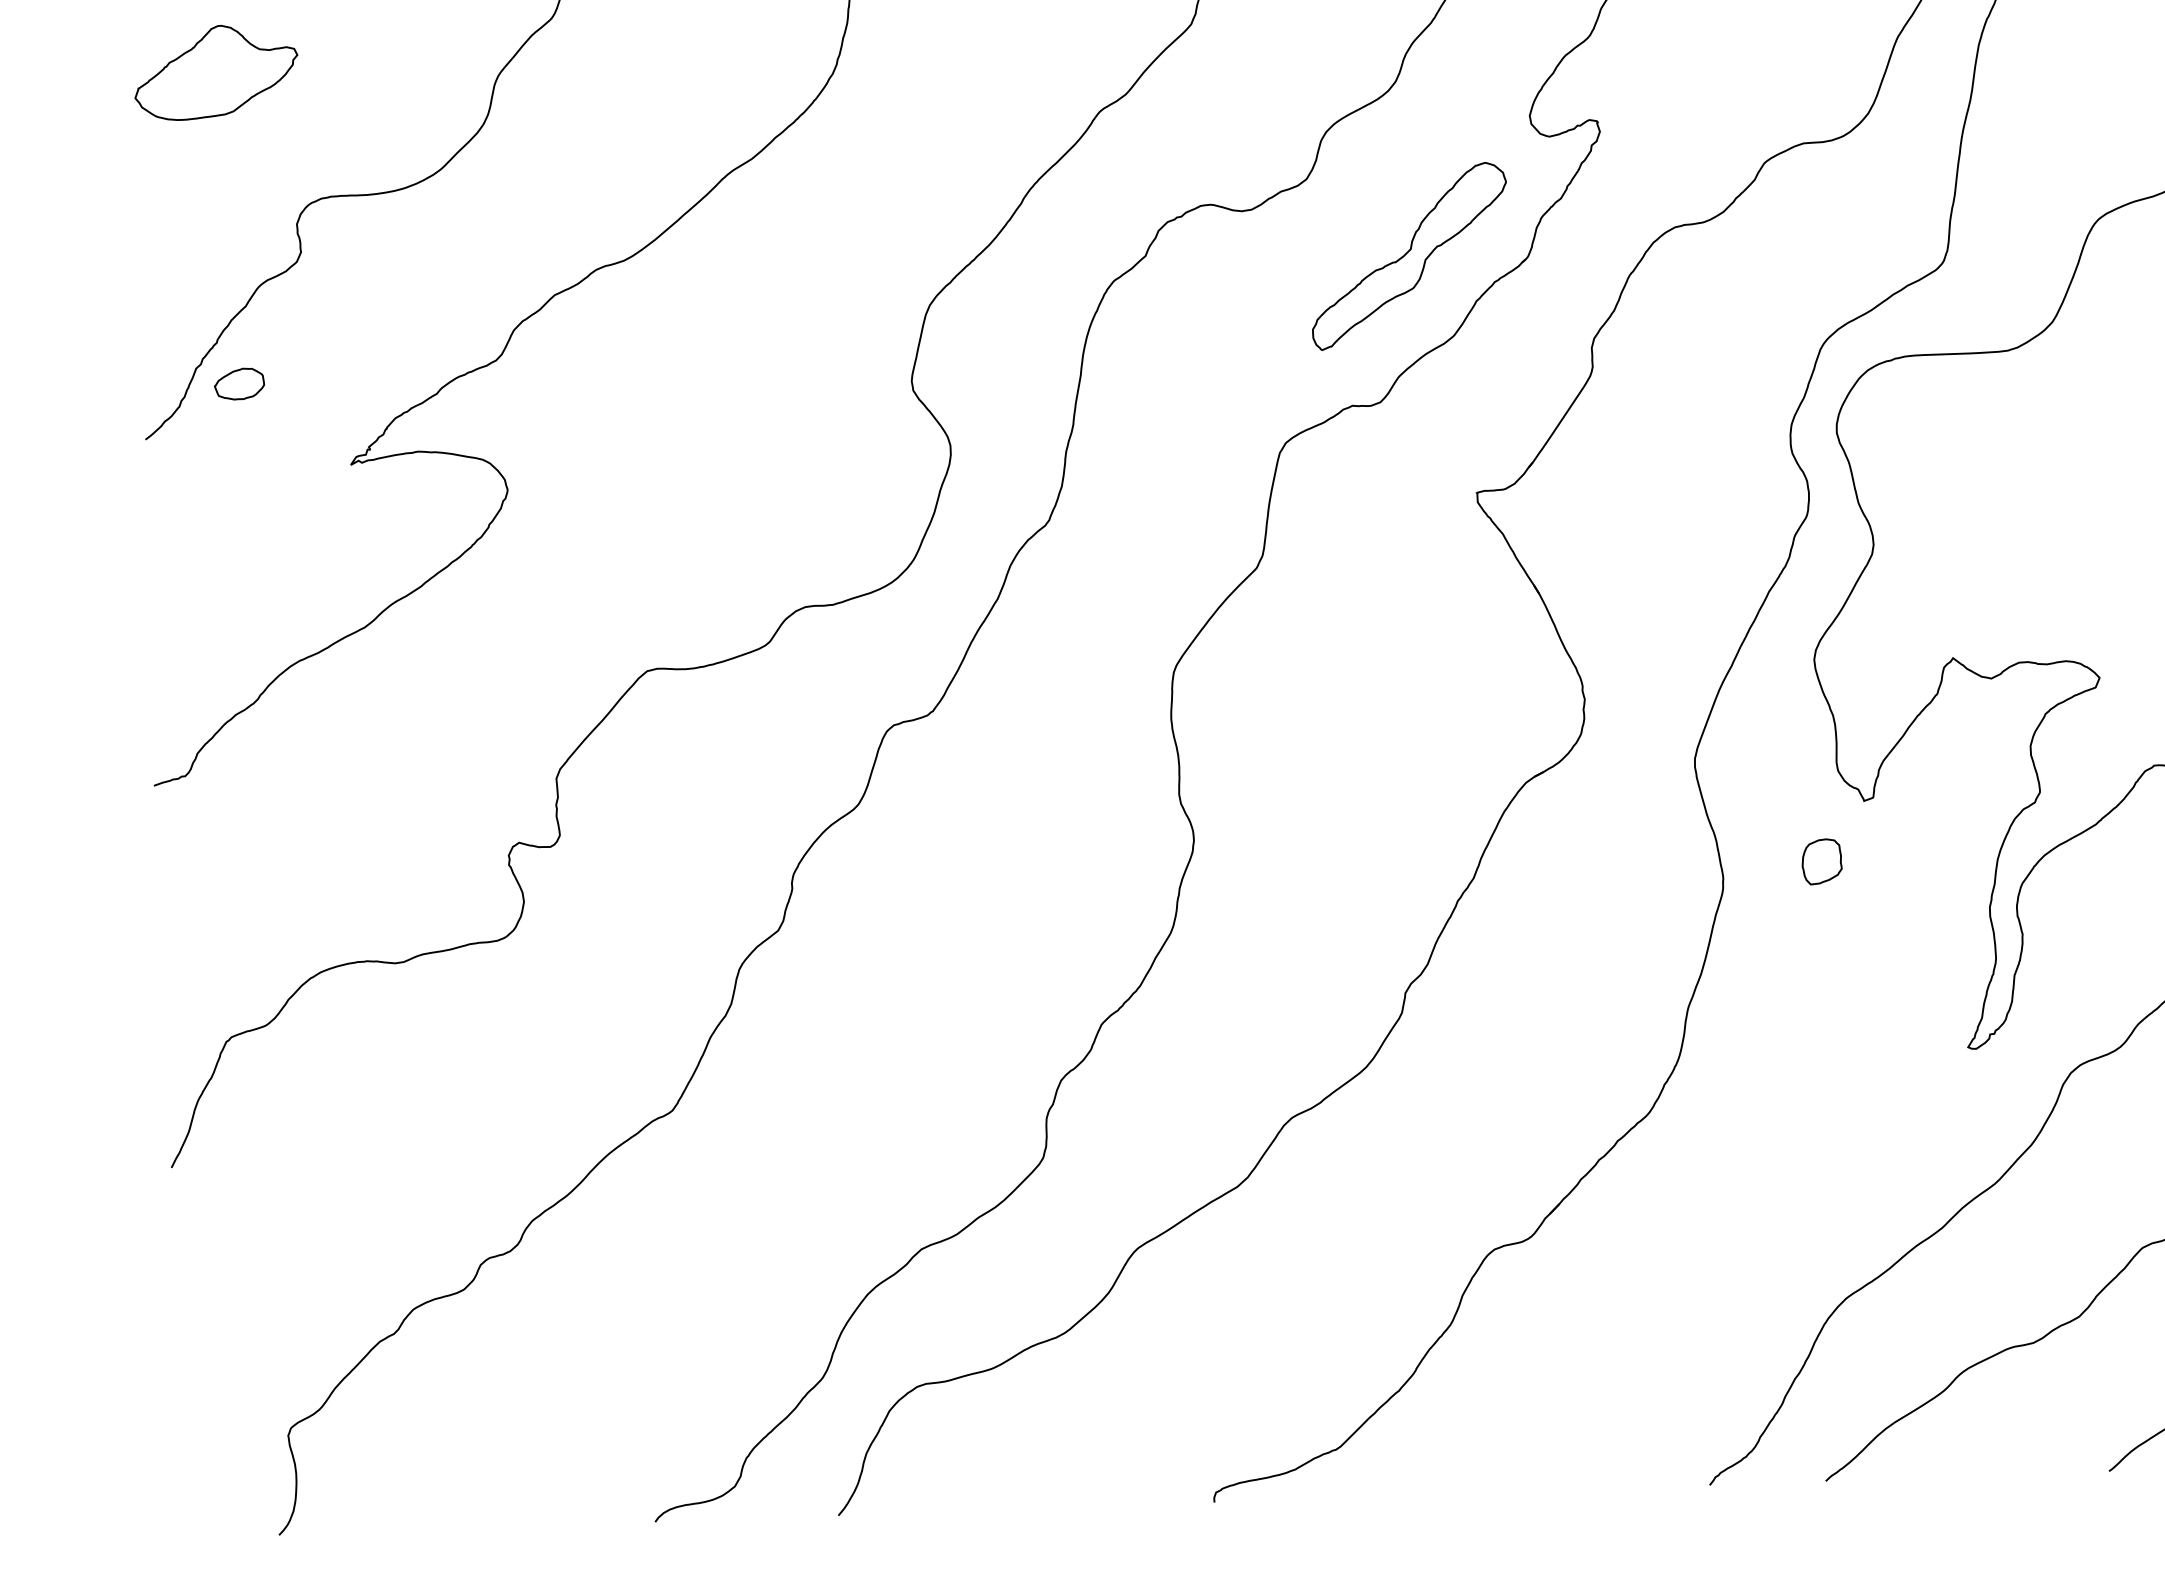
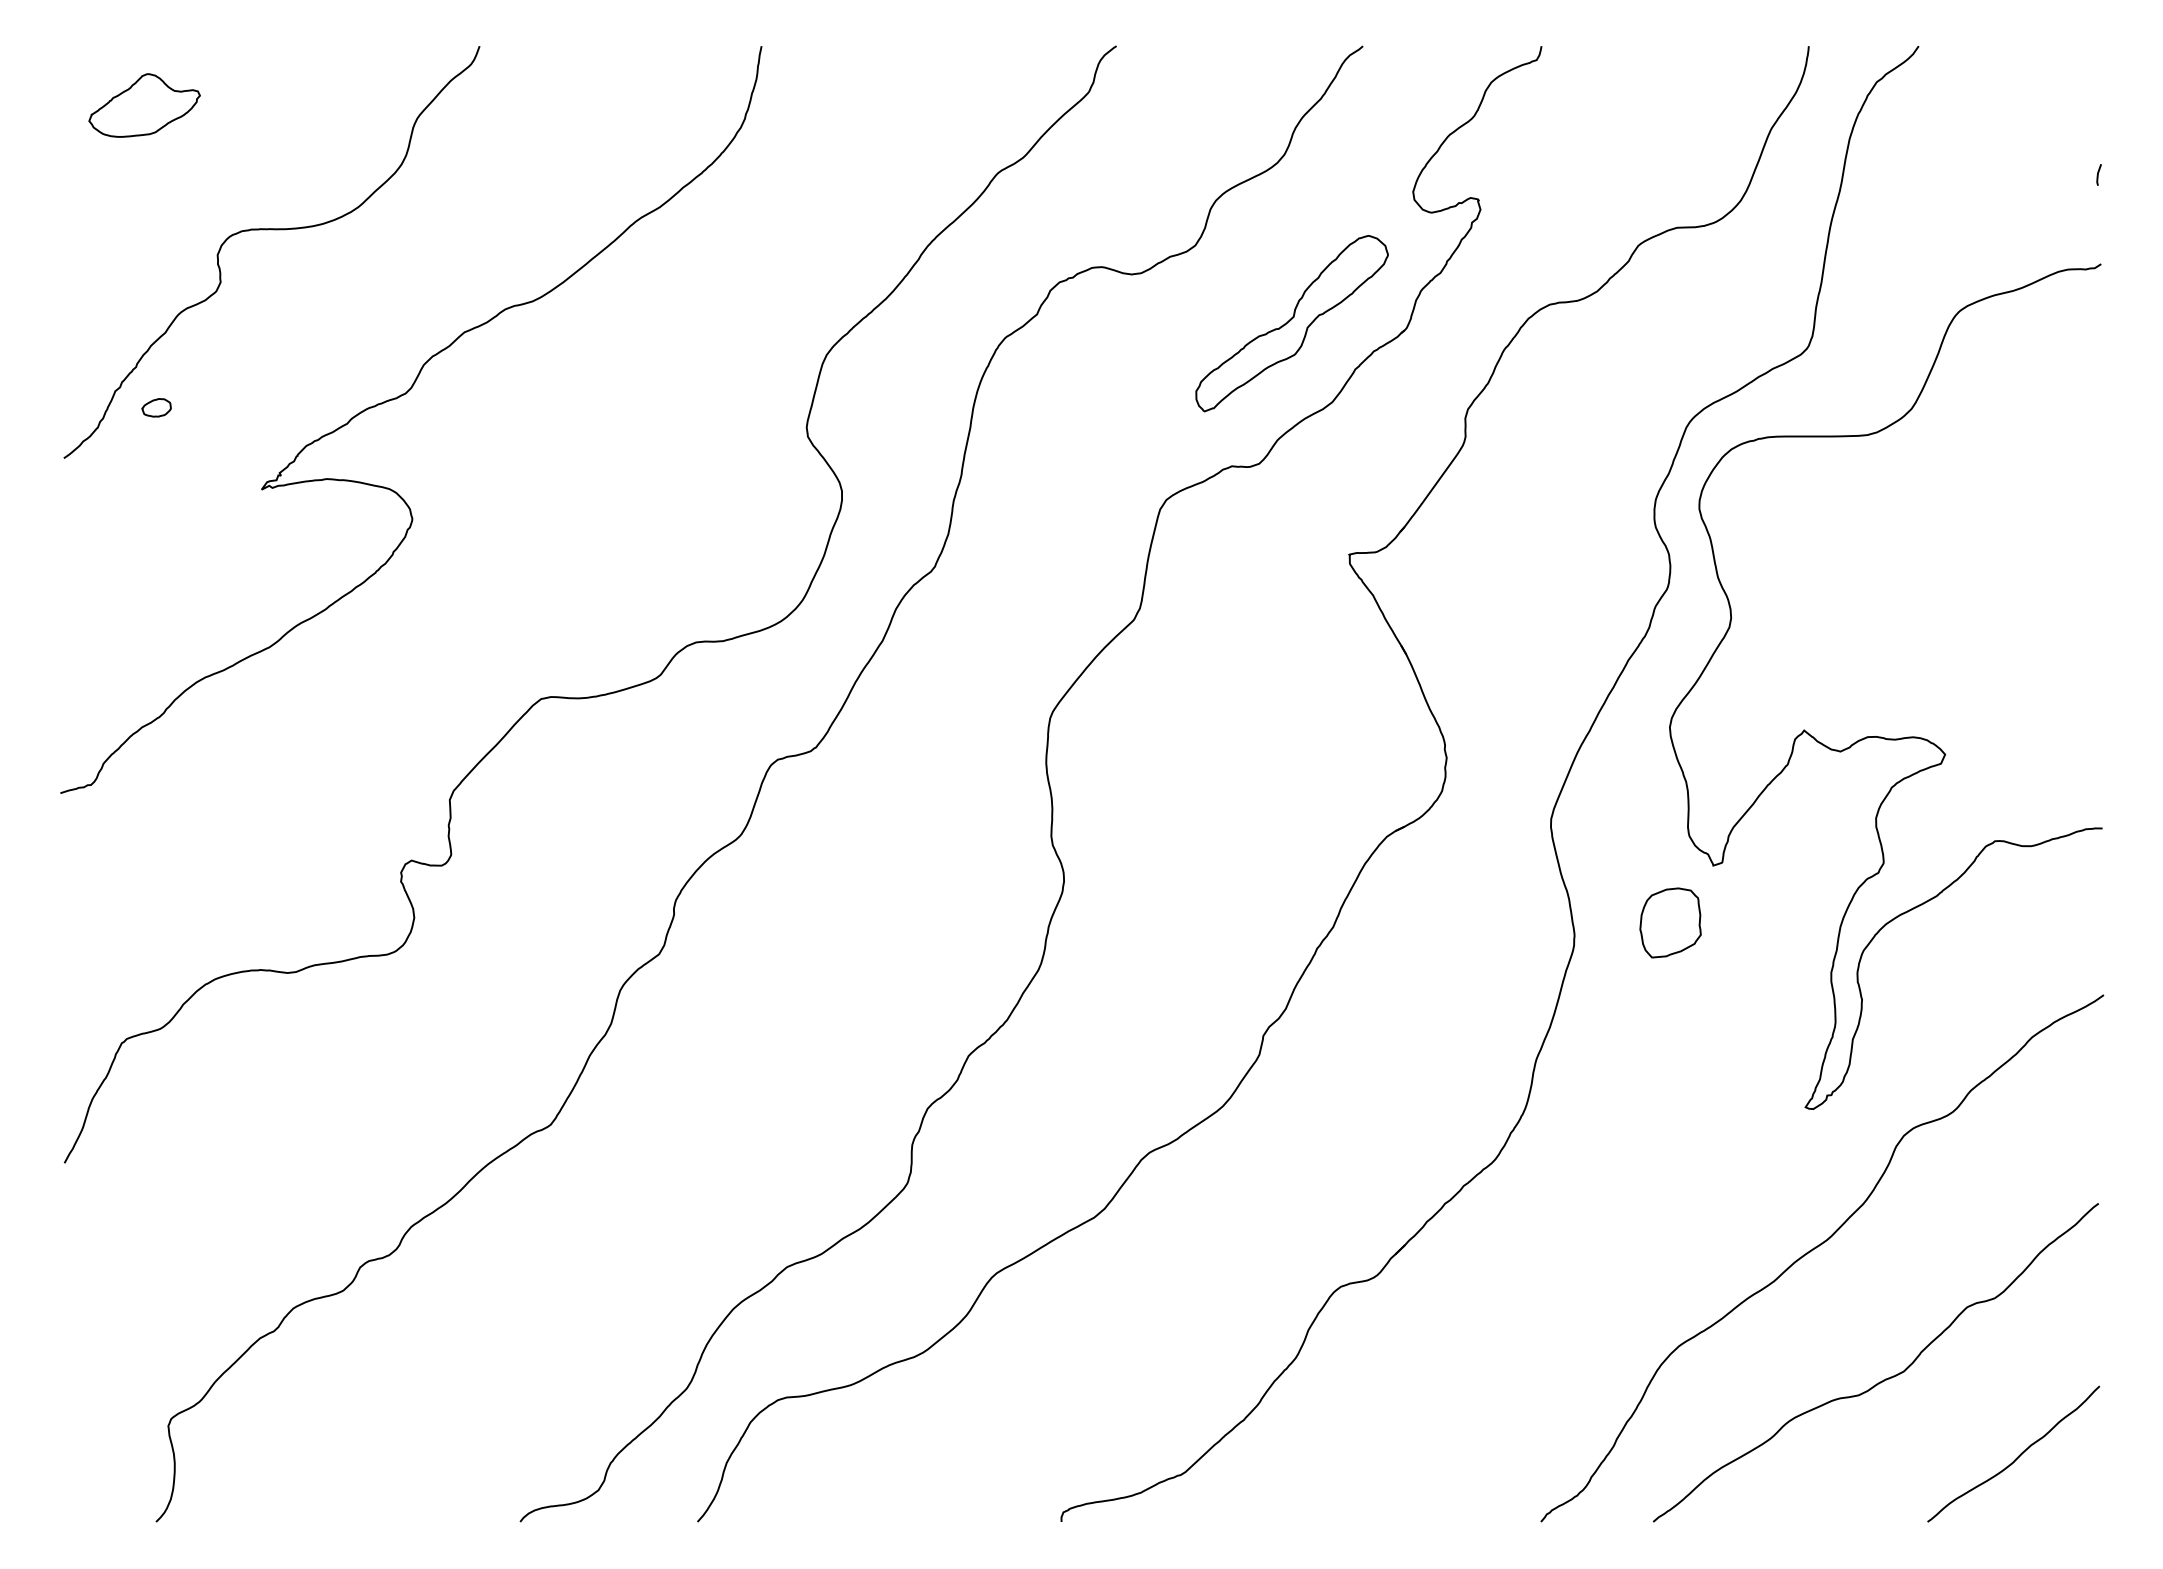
part: (215, 72) -> (144, 105), size x0.7
part: (239, 383) -> (156, 407), size x0.6
part: (1821, 861) -> (1670, 922), size x1.6

